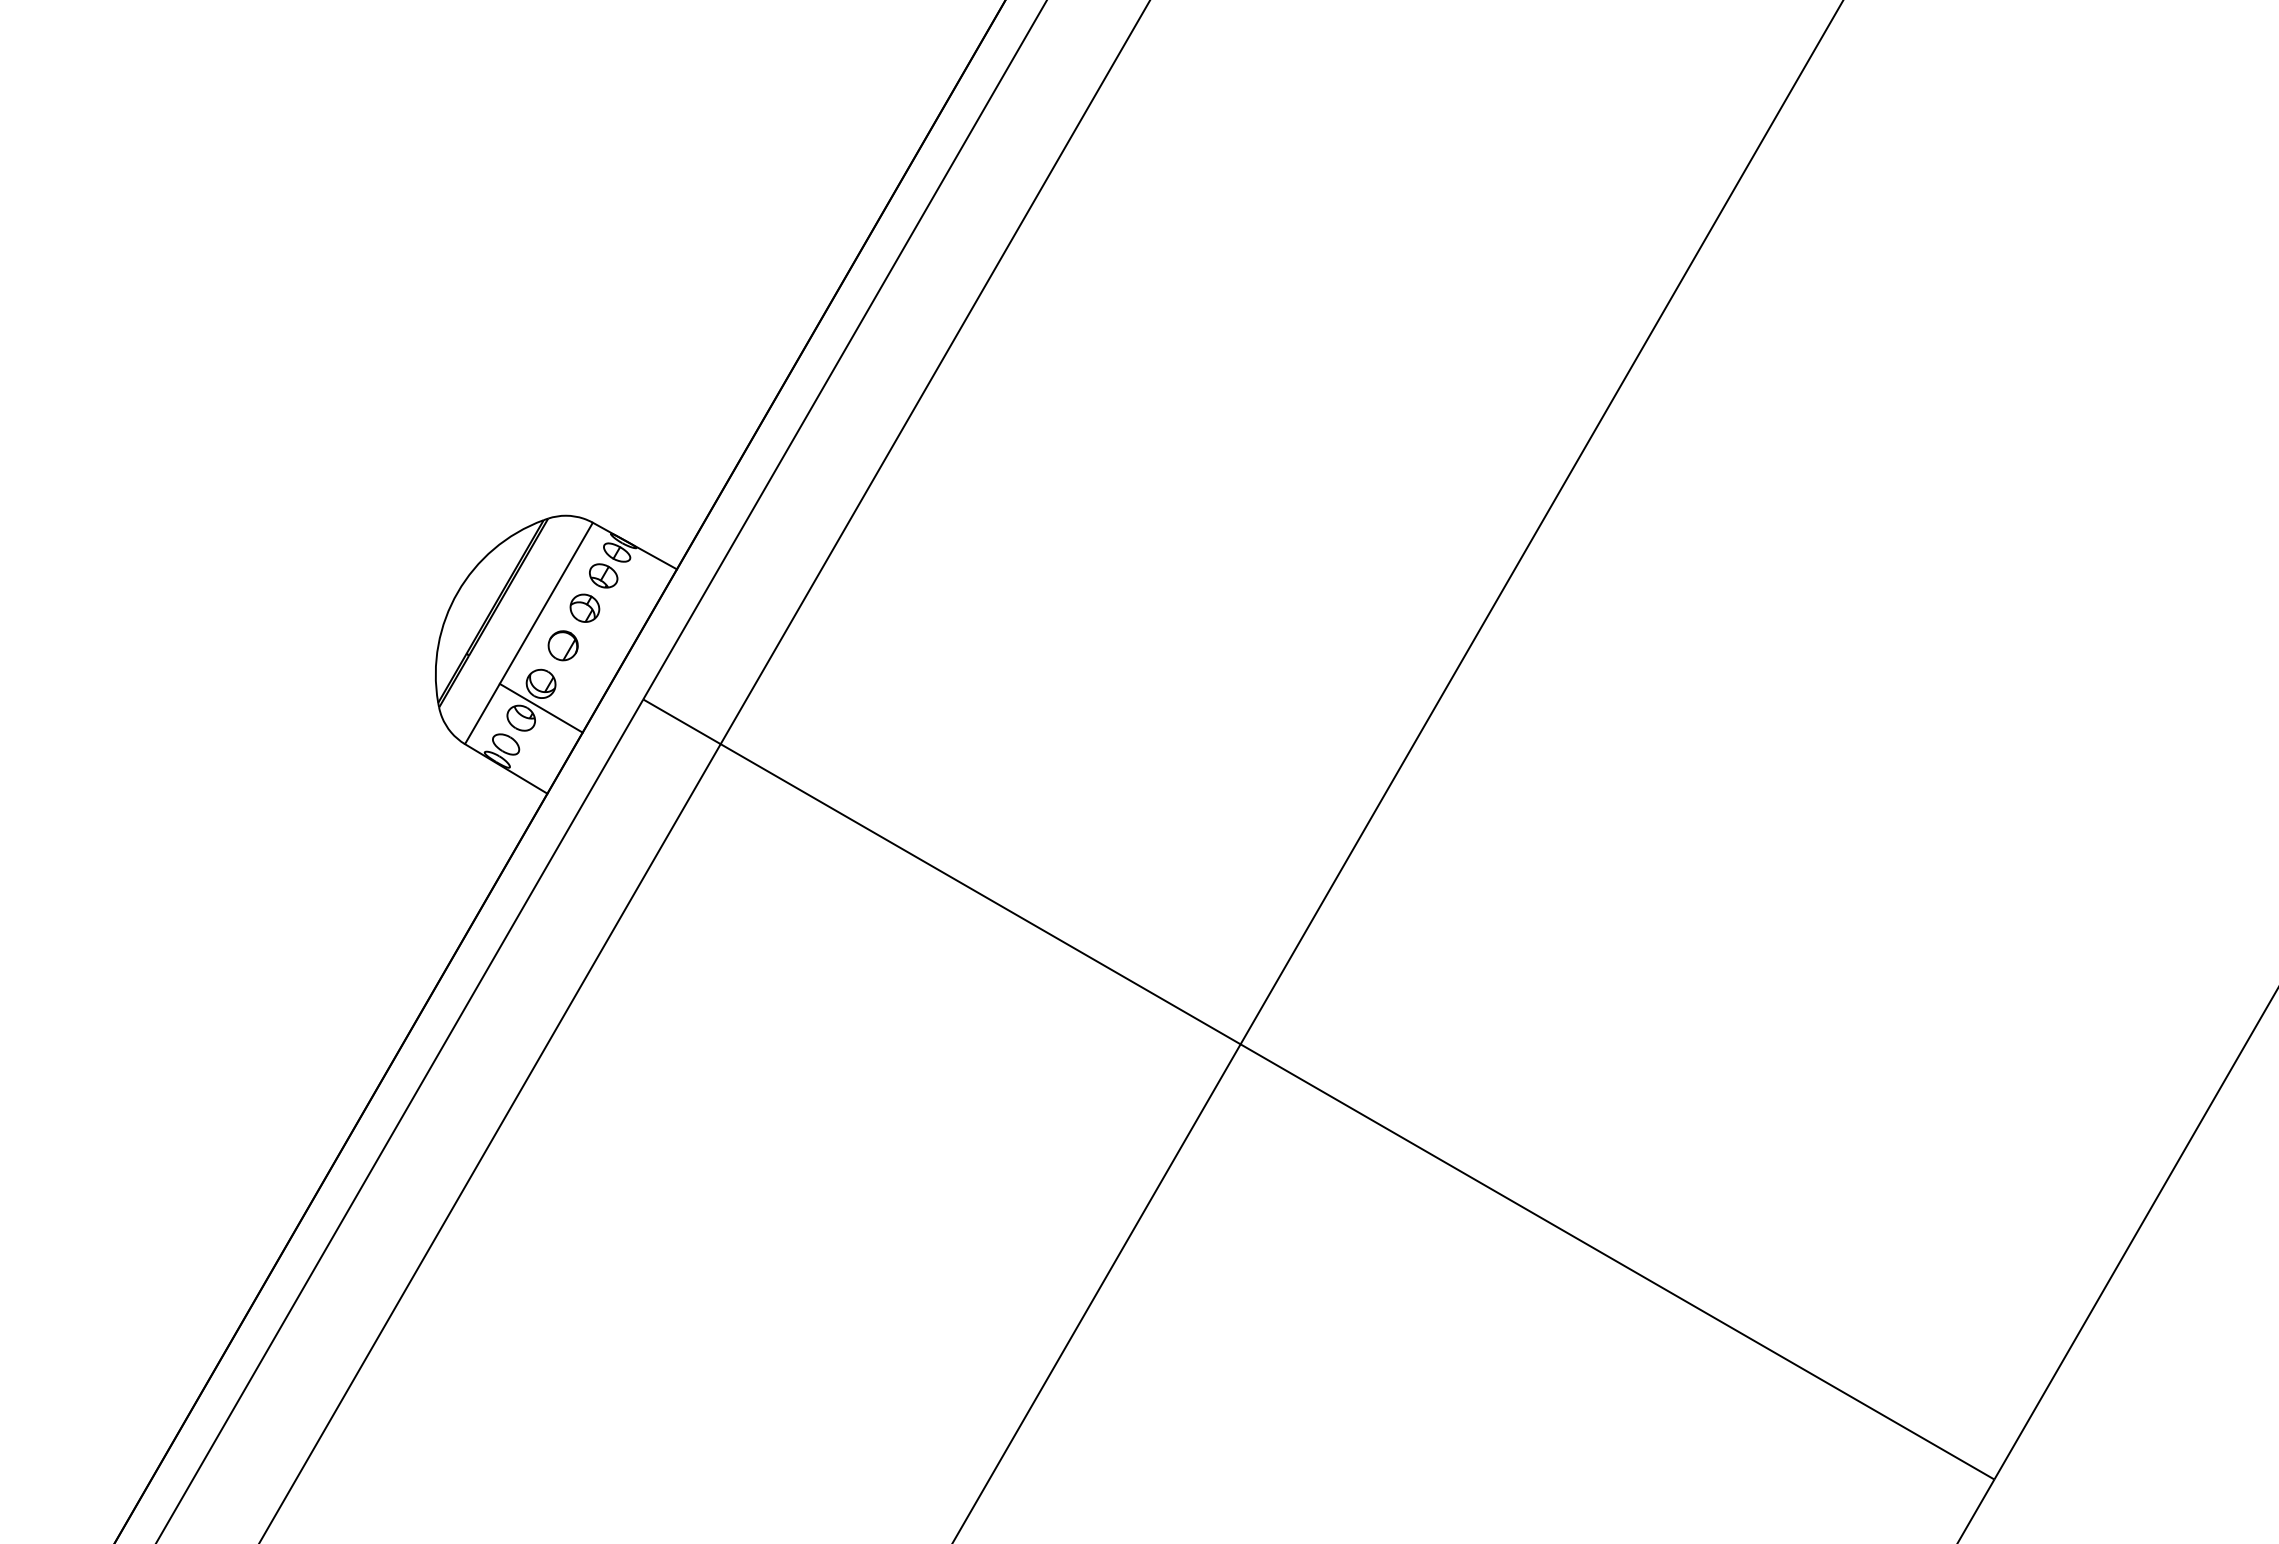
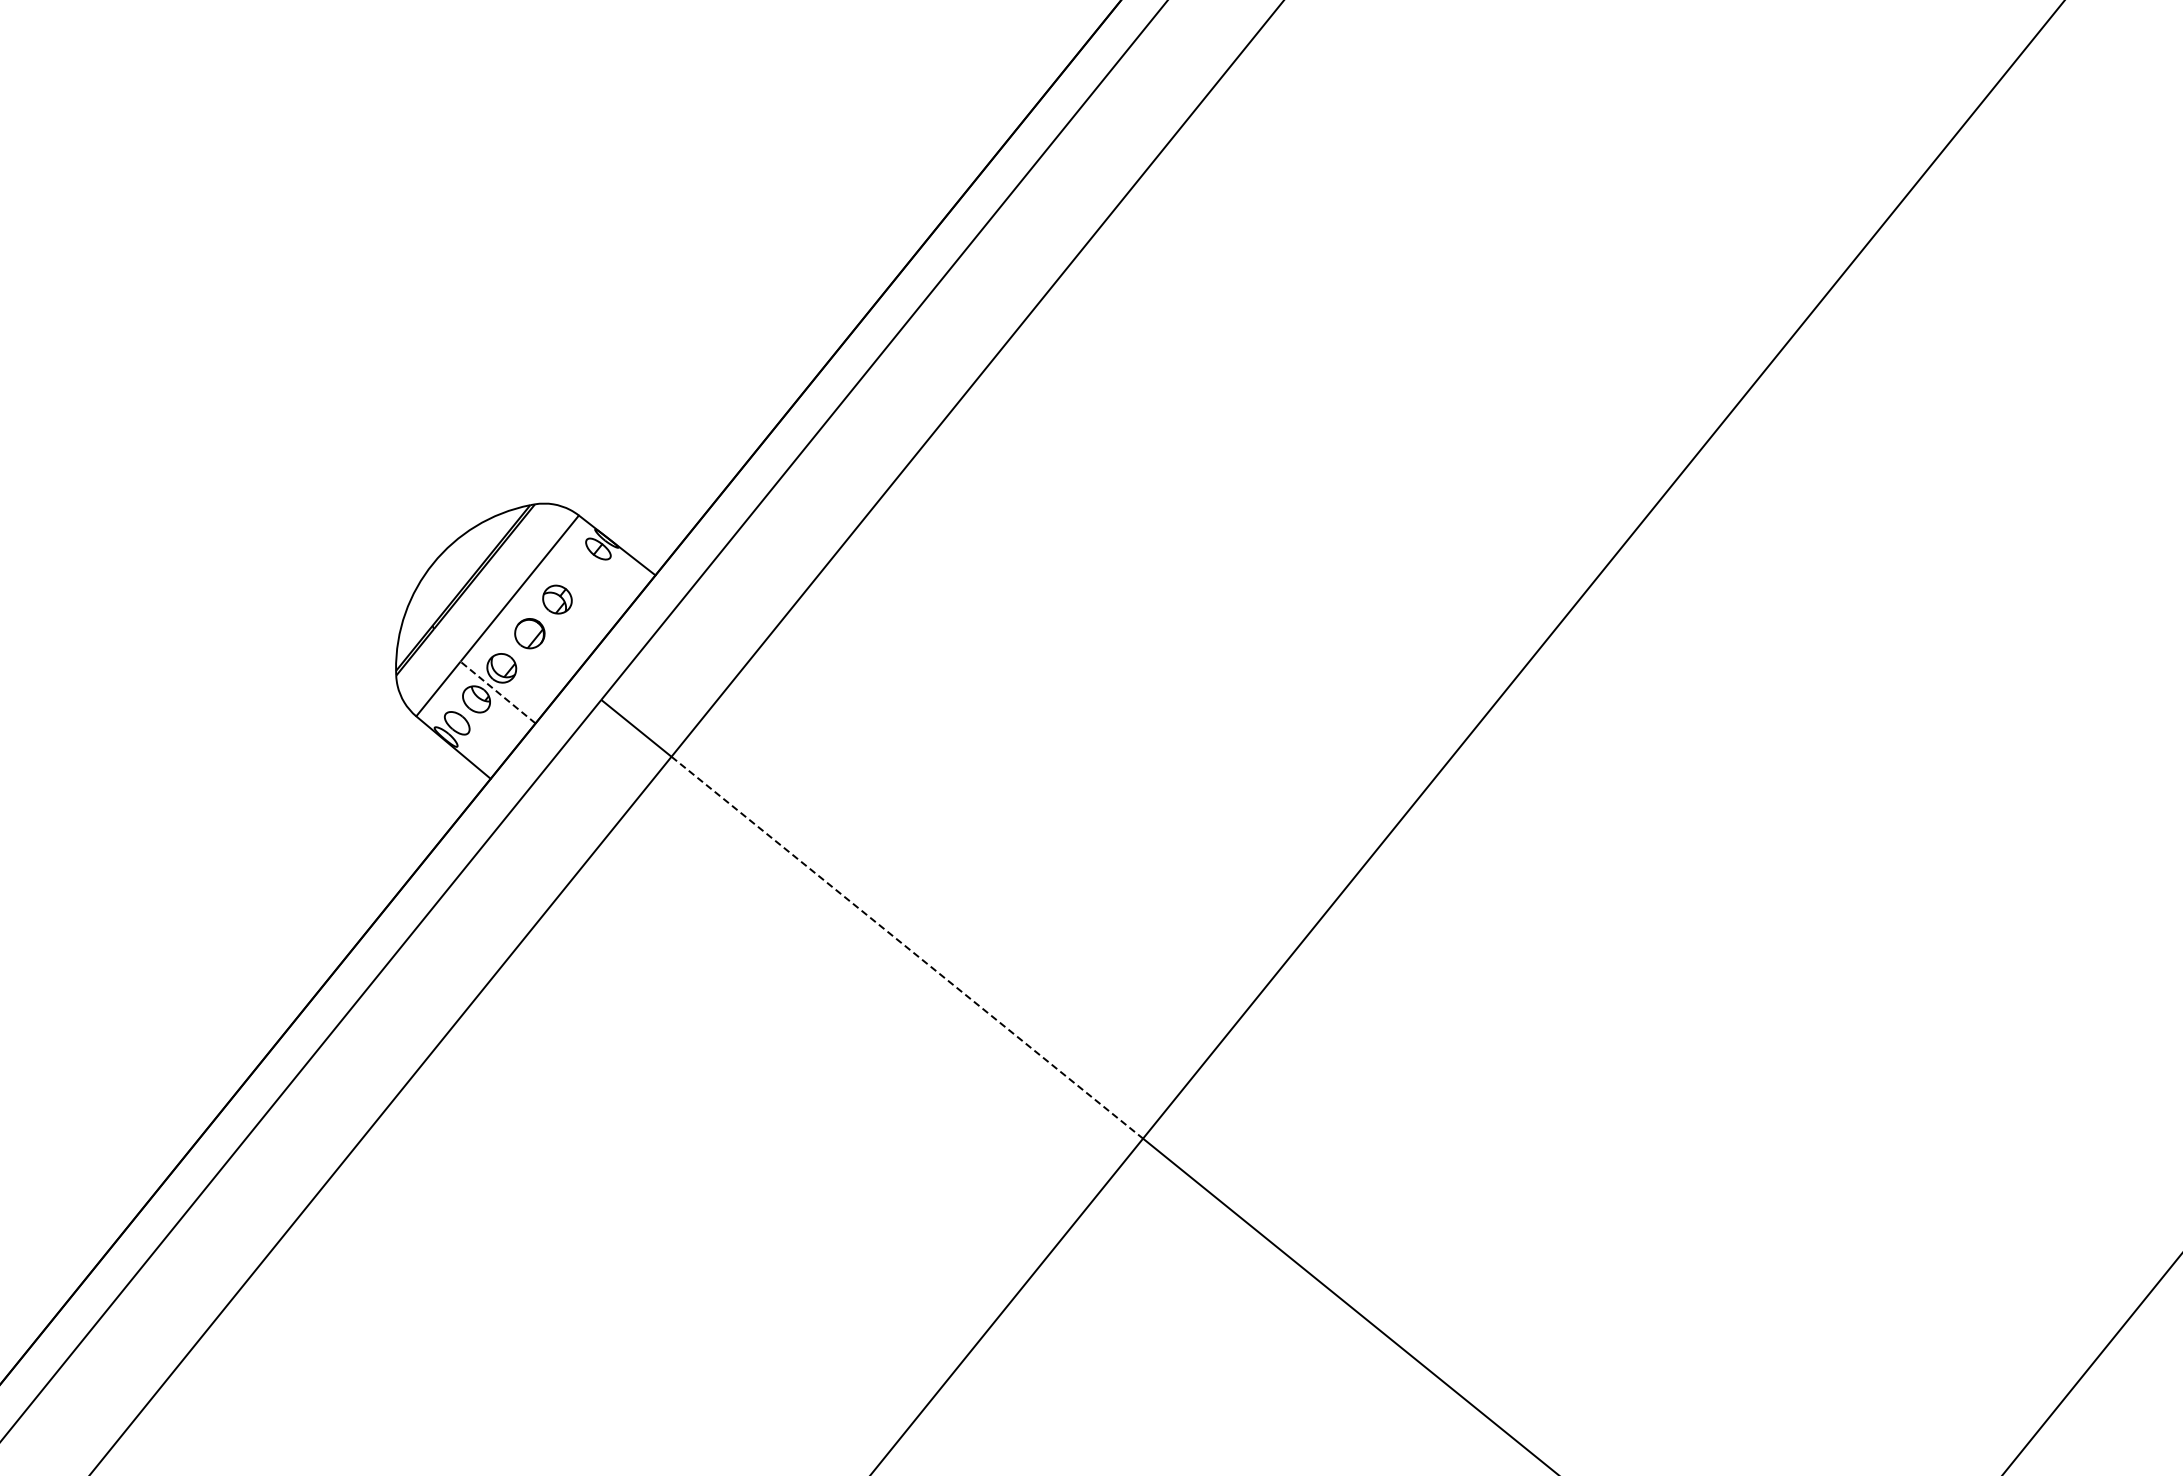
part: (603, 575) -> (581, 569), removed
line: (540, 708) -> (497, 692), solid -> dashed
line: (981, 894) -> (908, 948), solid -> dashed

